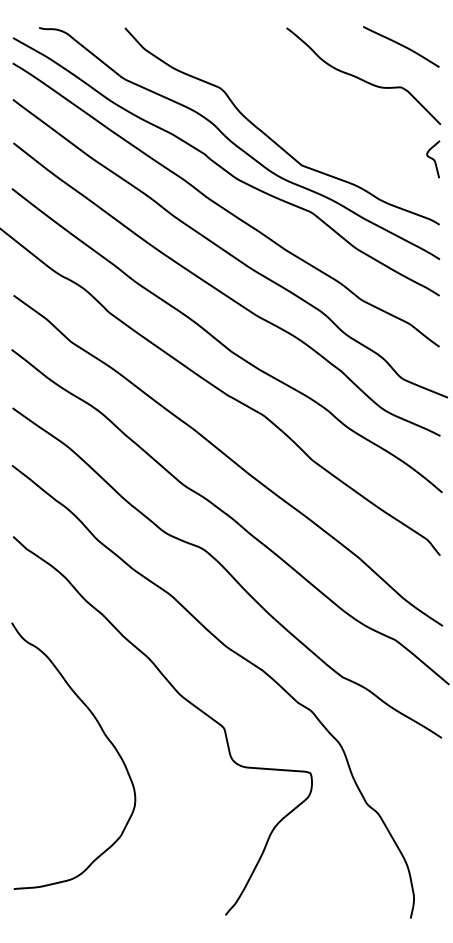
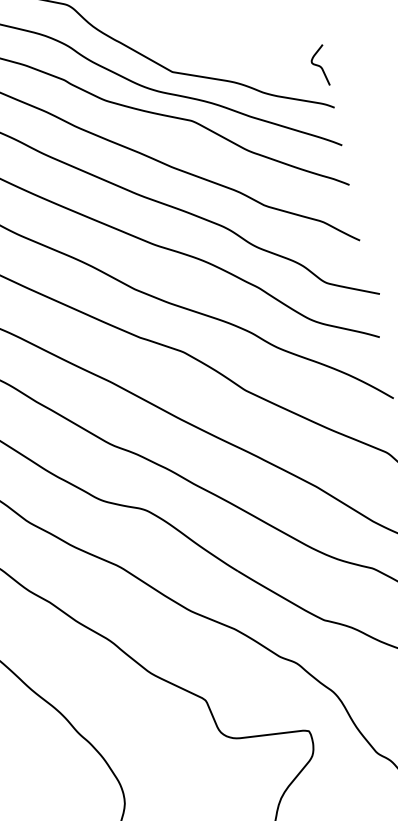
curve: (433, 159) -> (319, 66), moved

